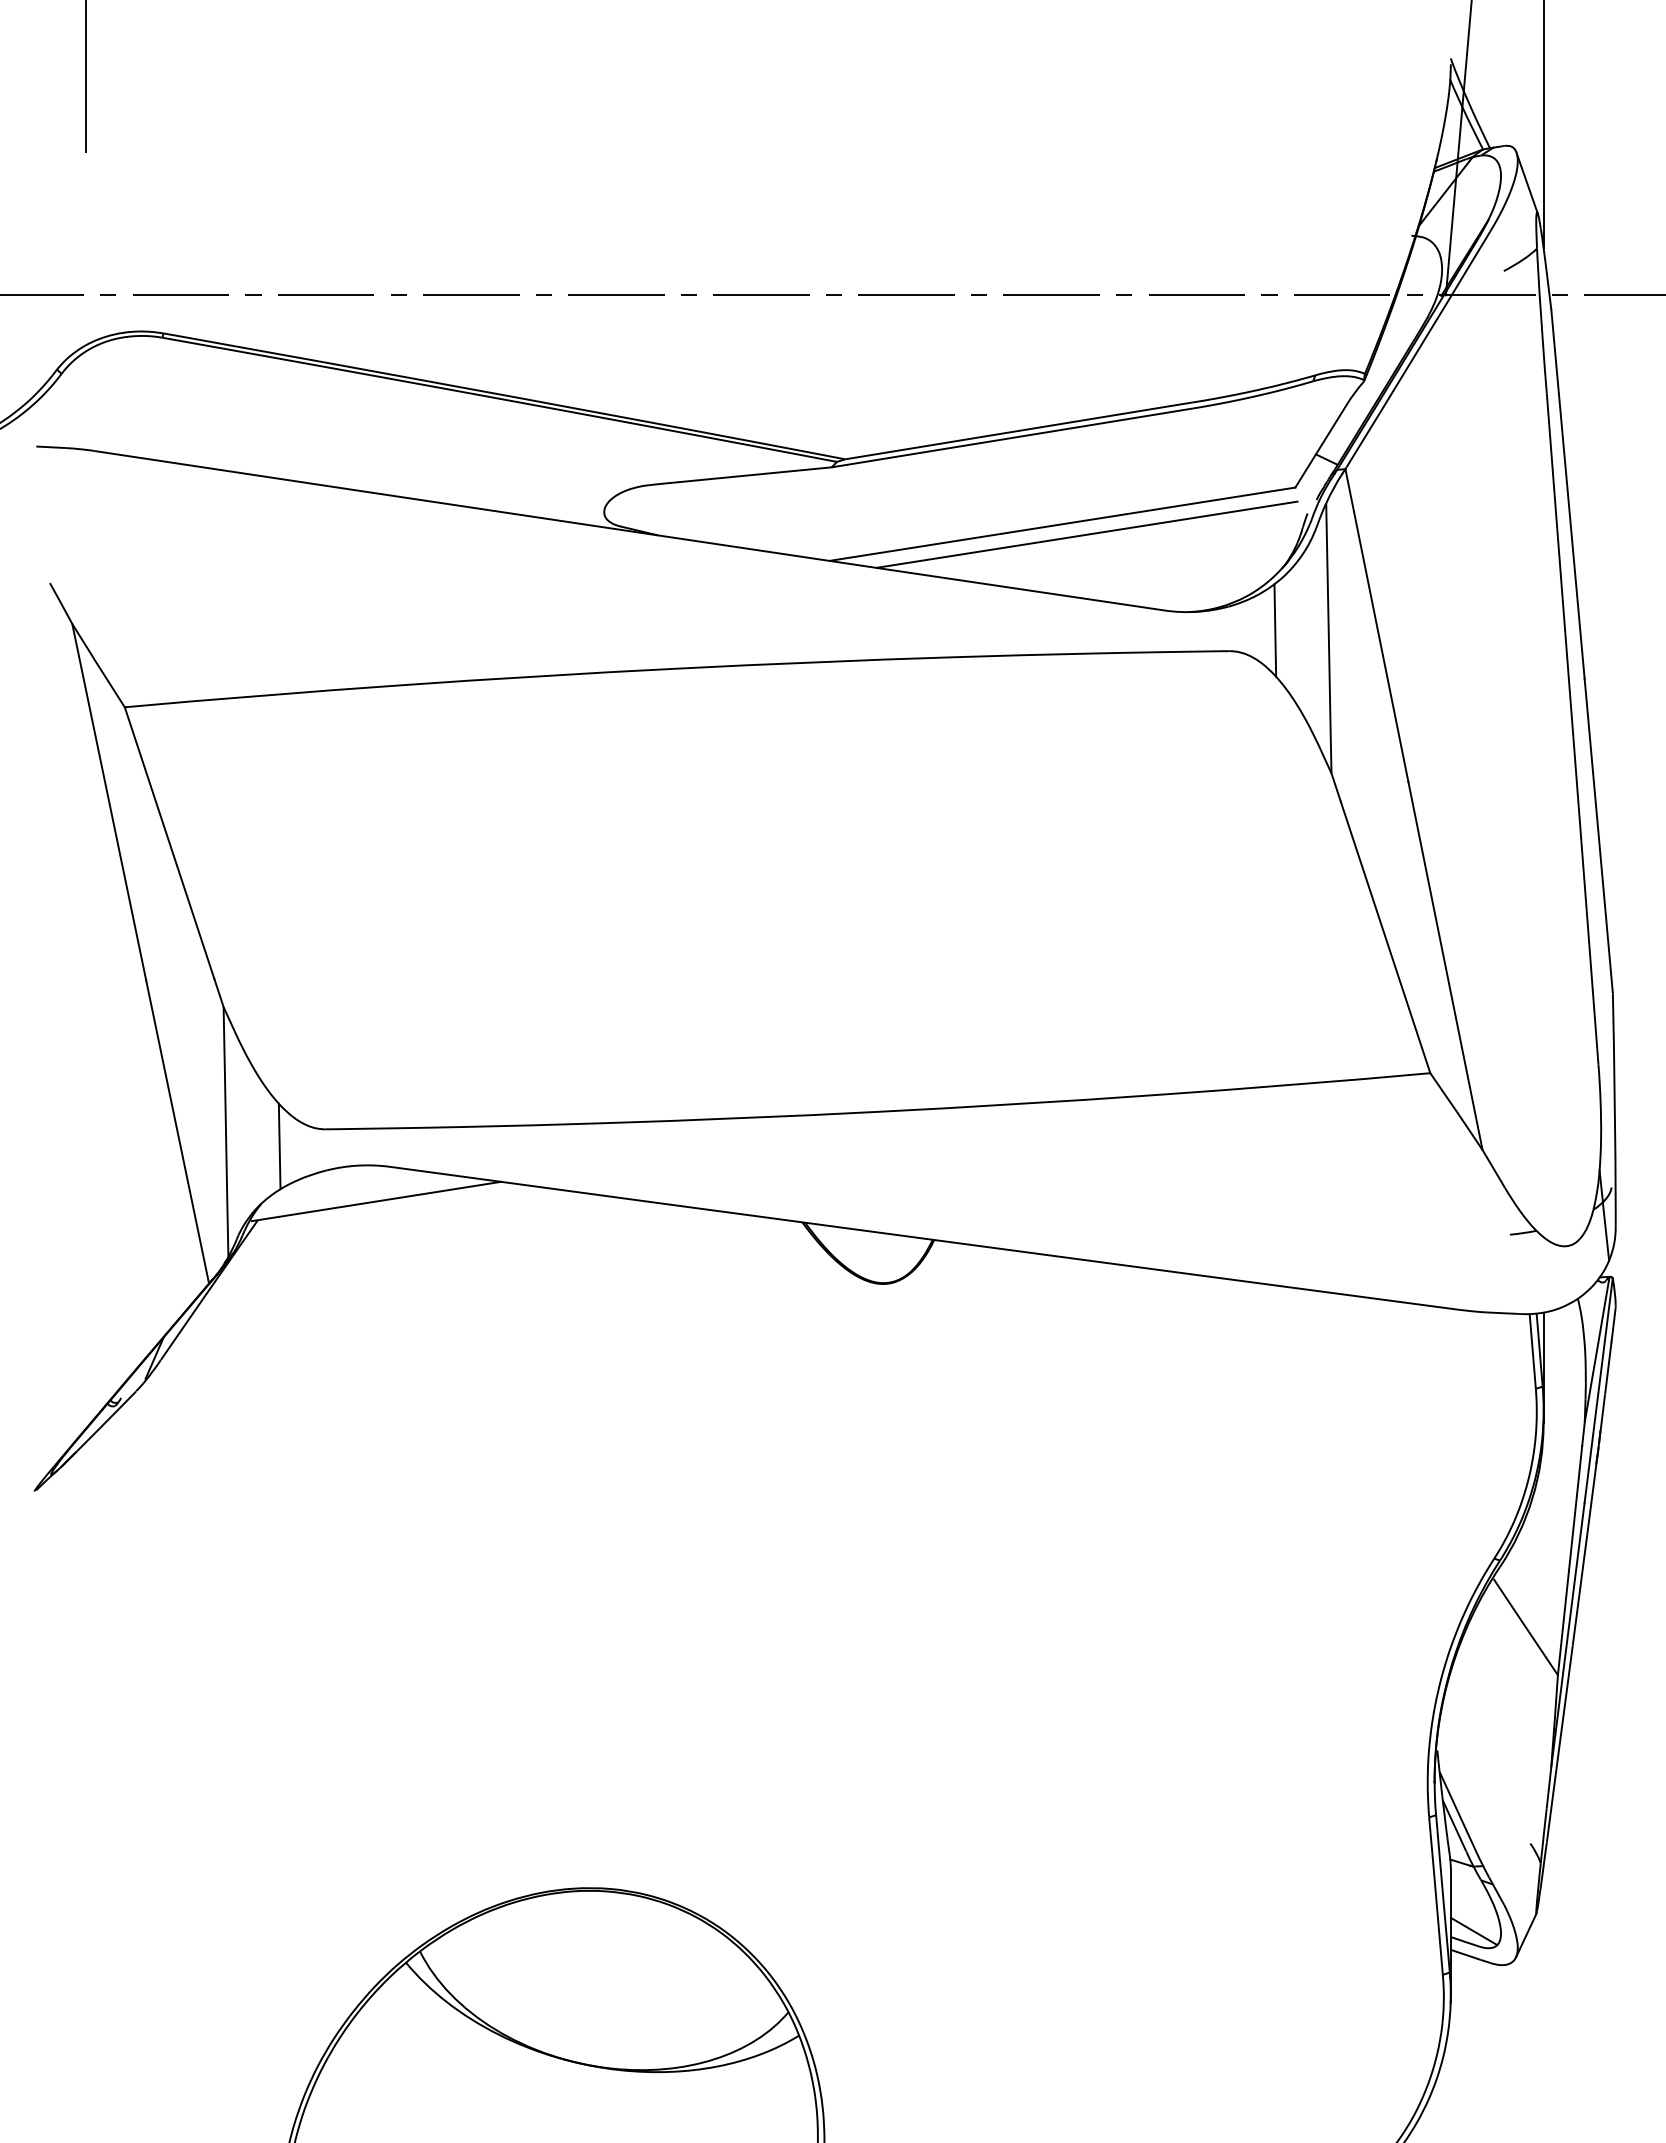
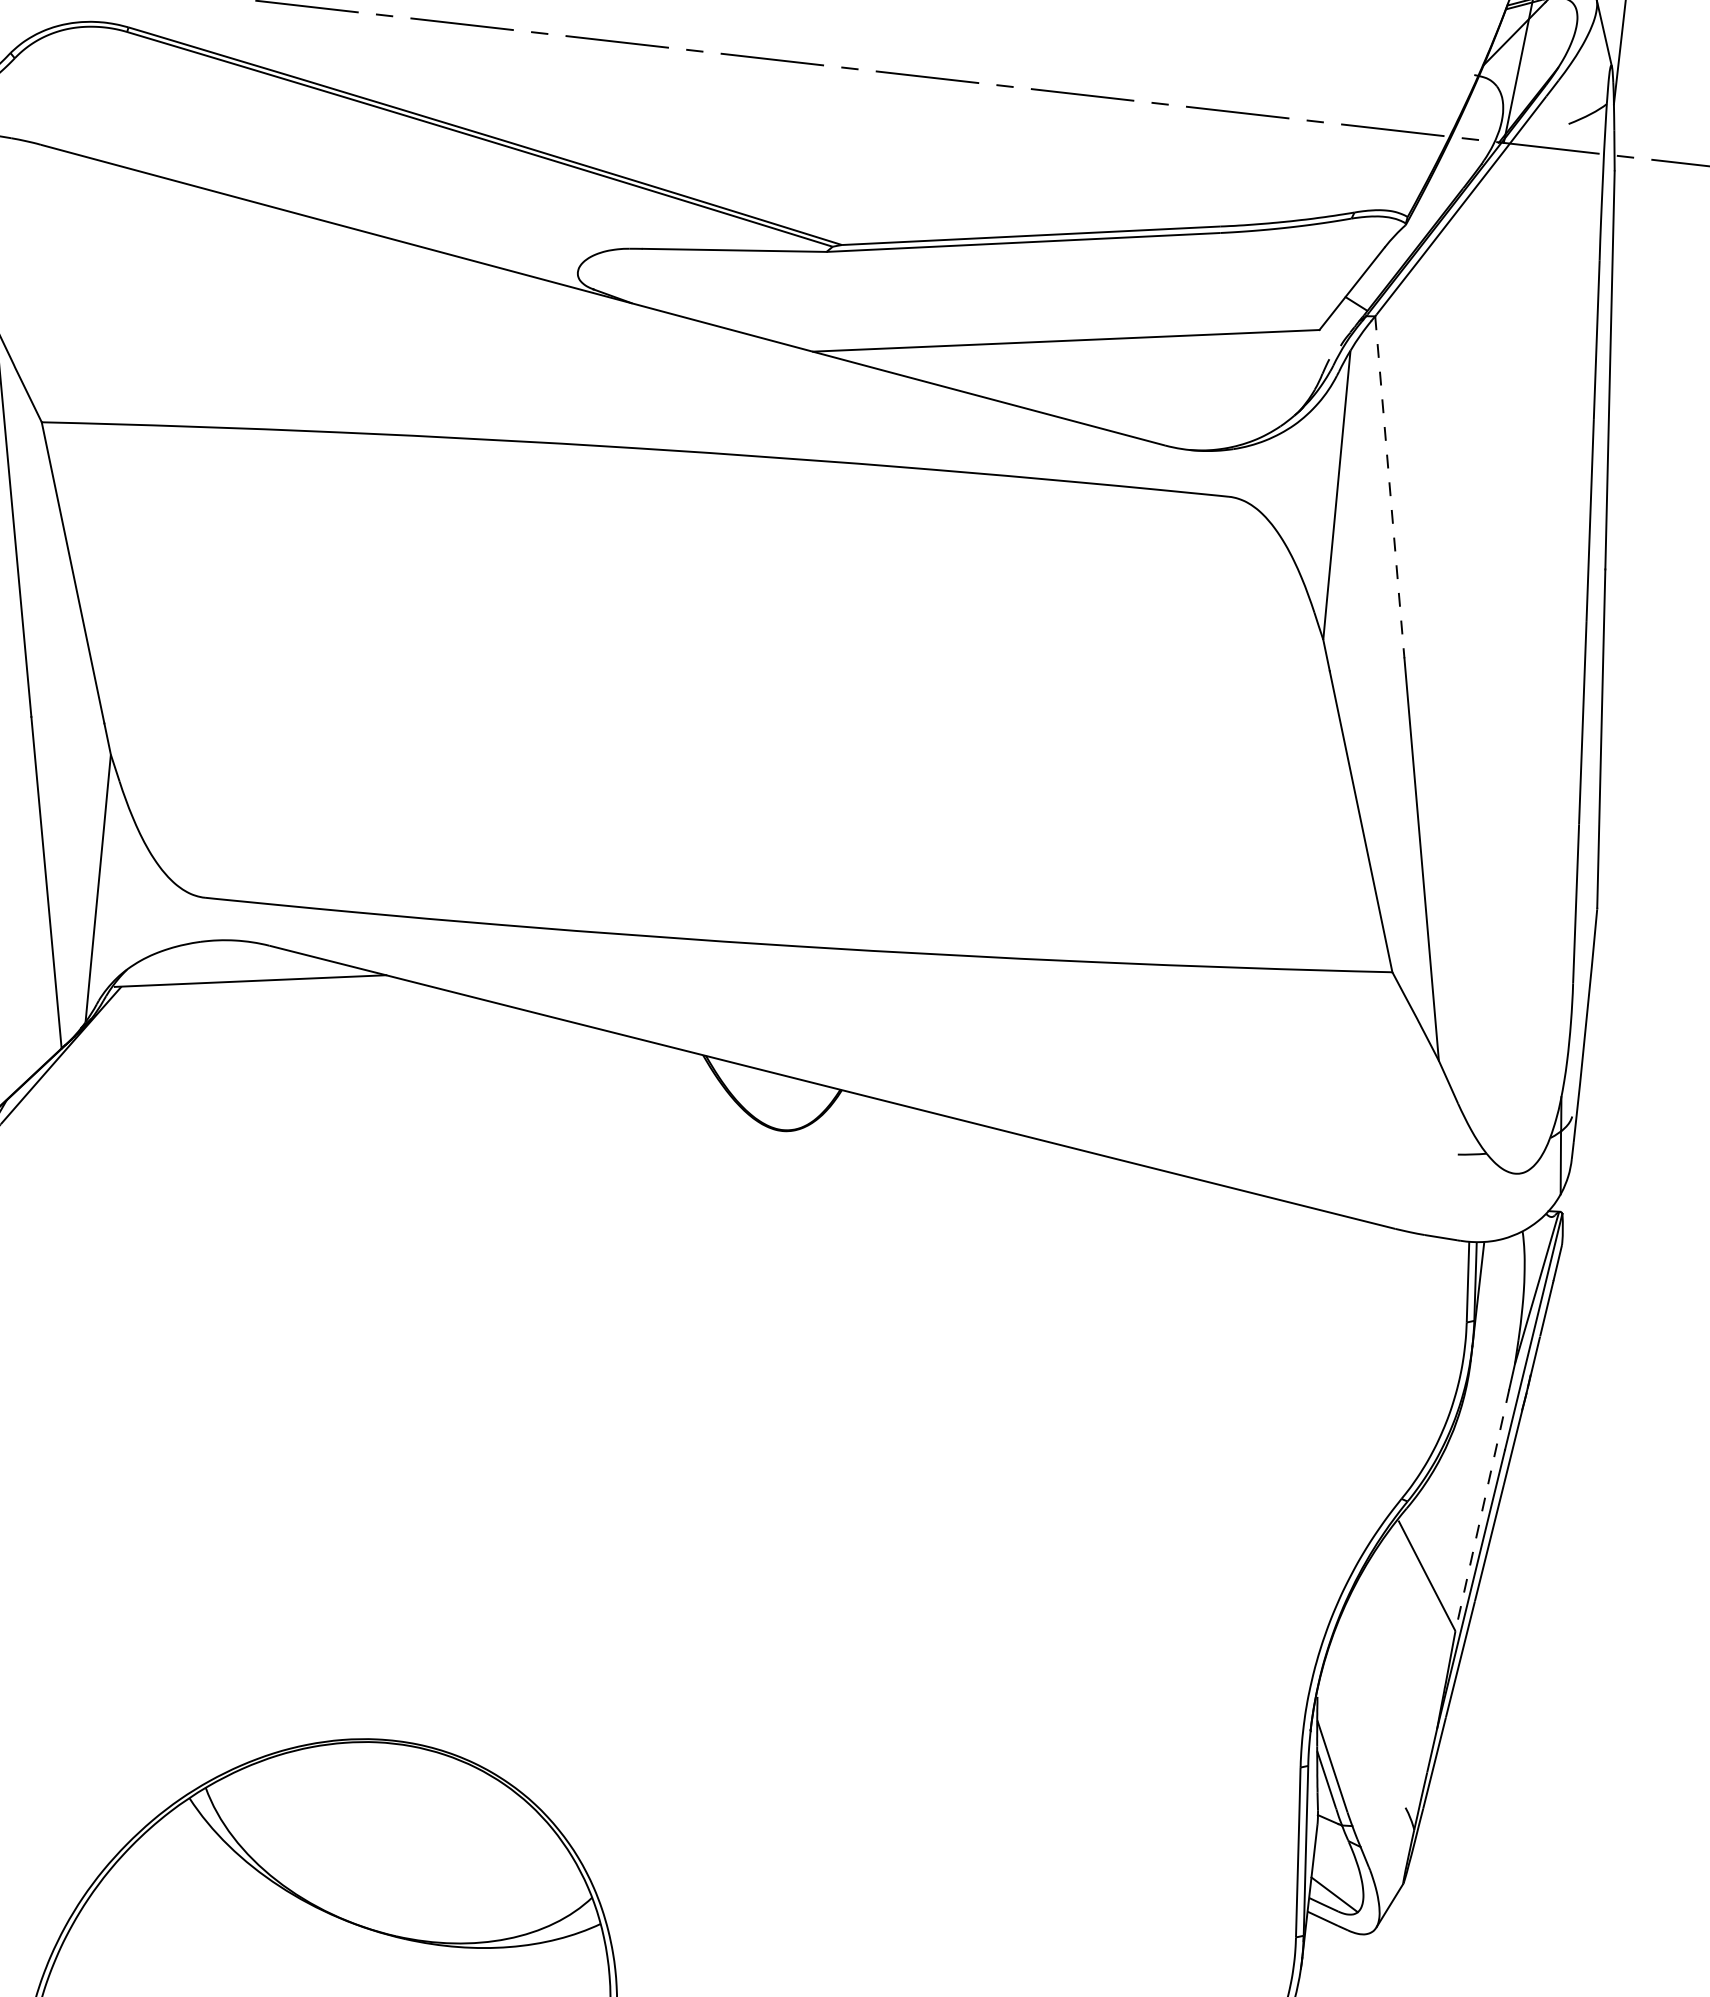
line: (1086, 534) -> (1090, 354), removed
line: (1376, 625) -> (1389, 487), solid -> dashed
line: (1275, 630) -> (1280, 480), removed
line: (279, 1146) -> (153, 910), removed
line: (1569, 1561) -> (1481, 1511), solid -> dashed

